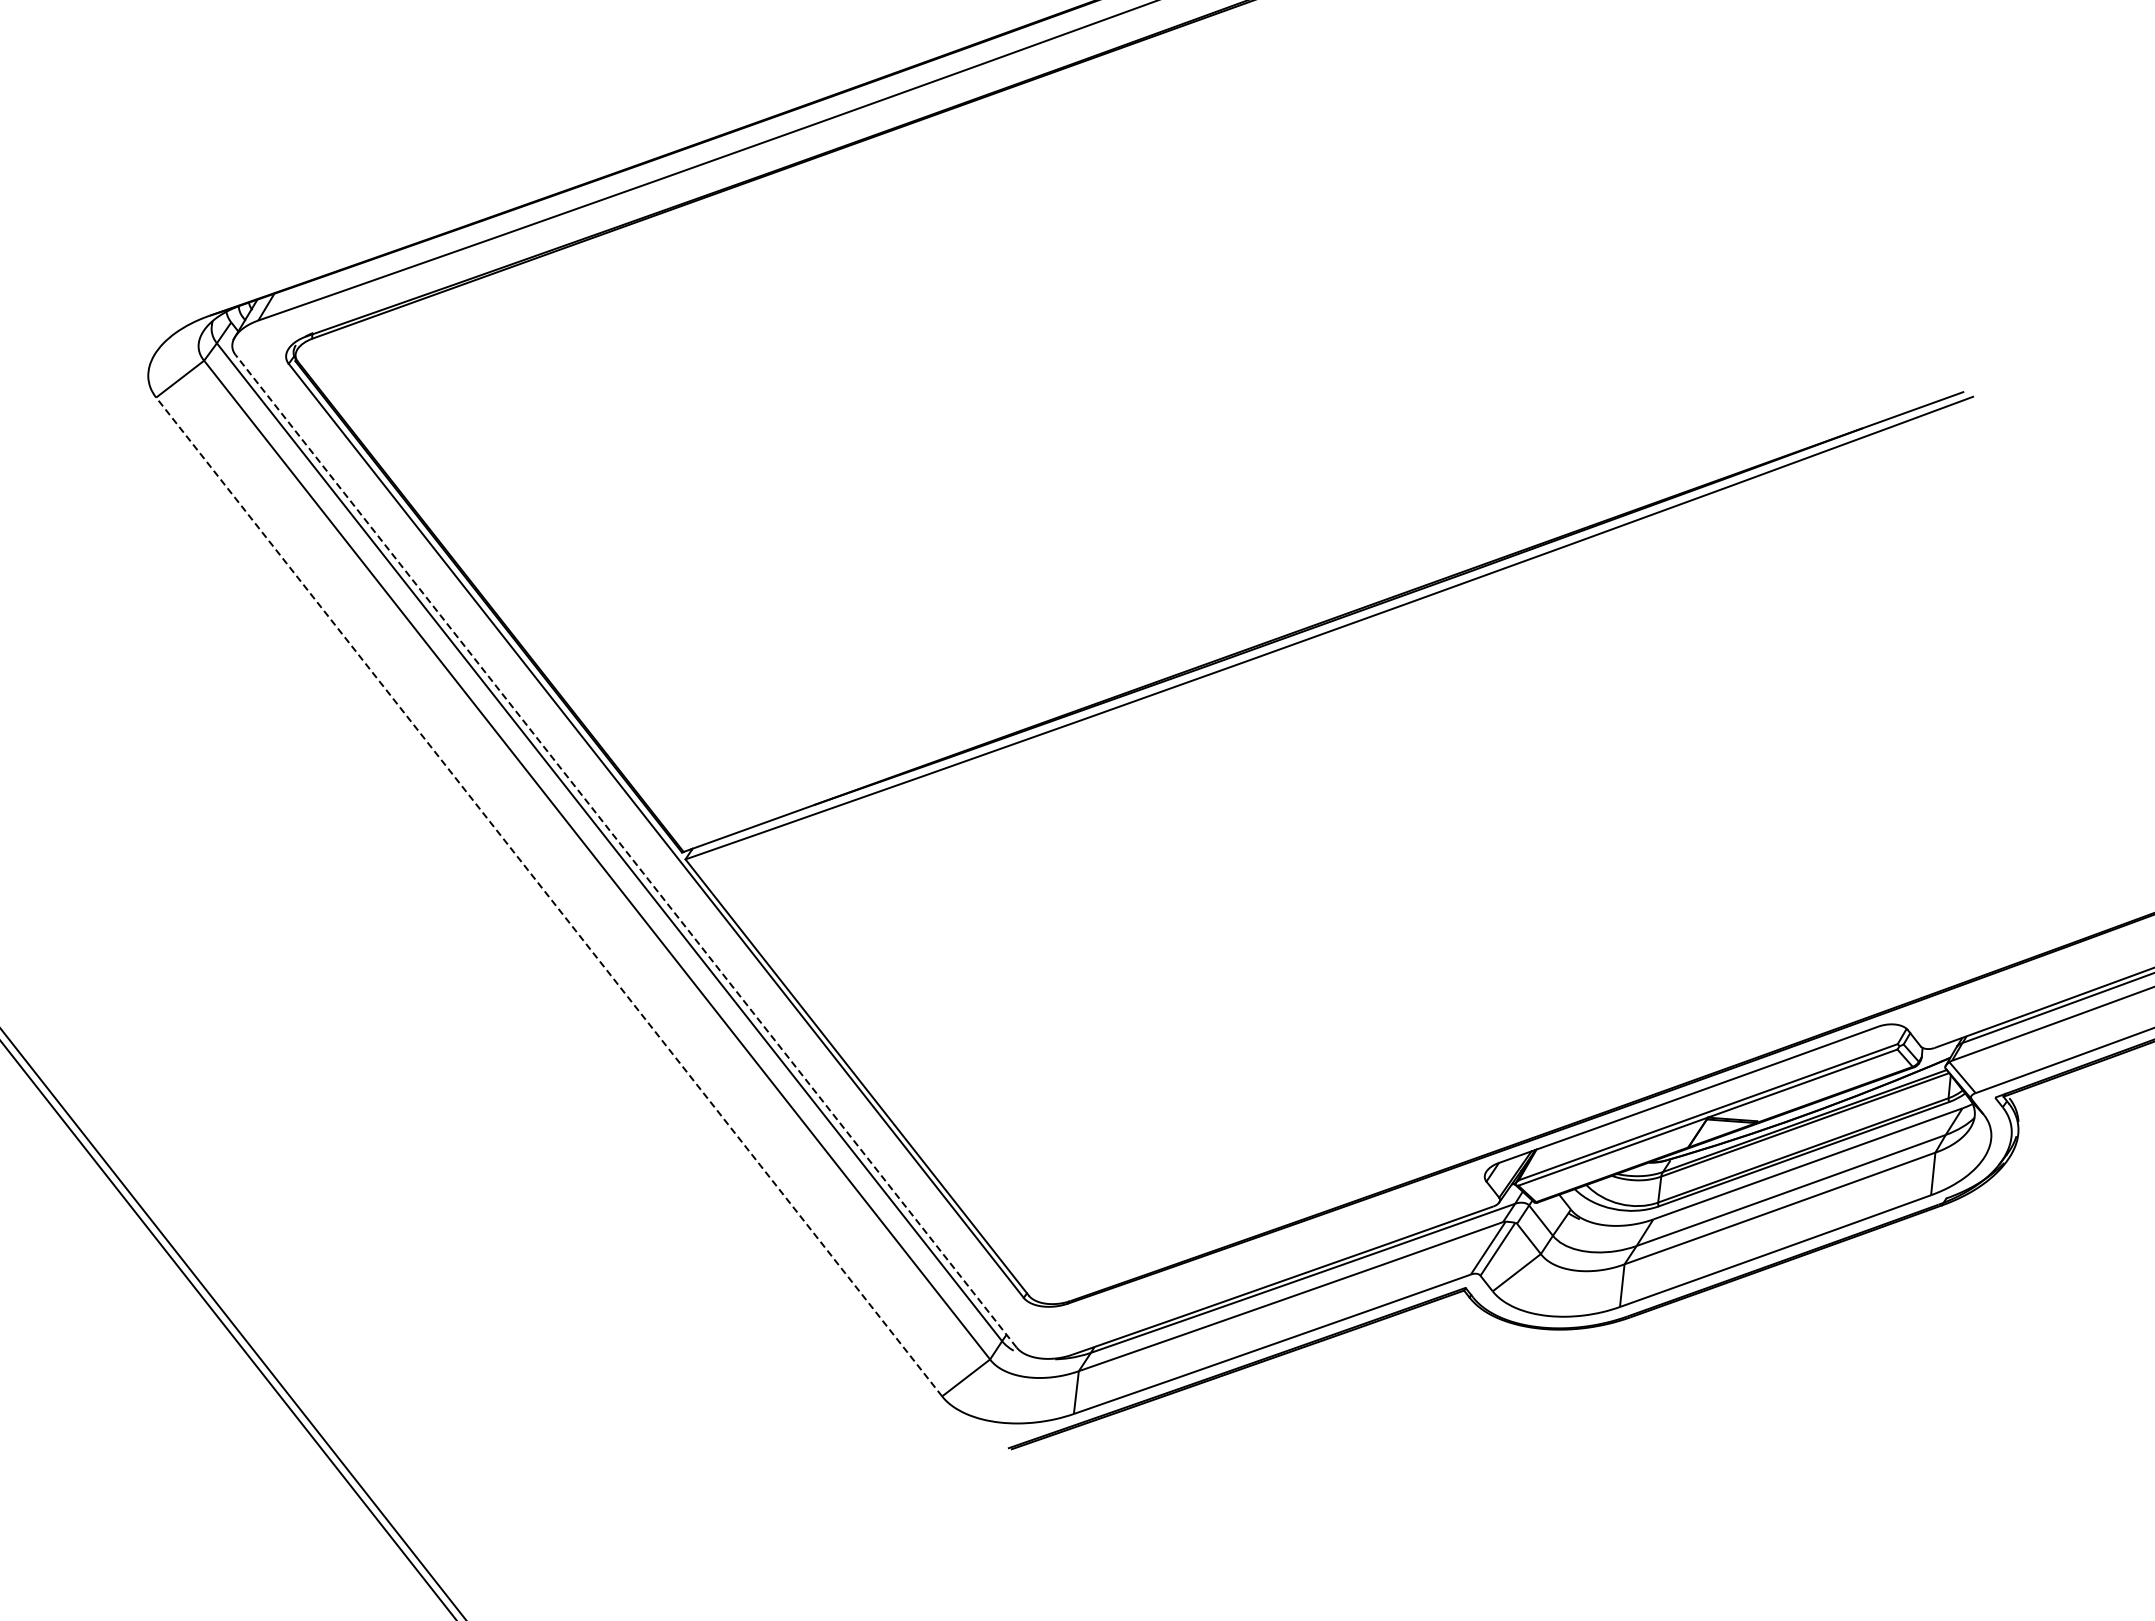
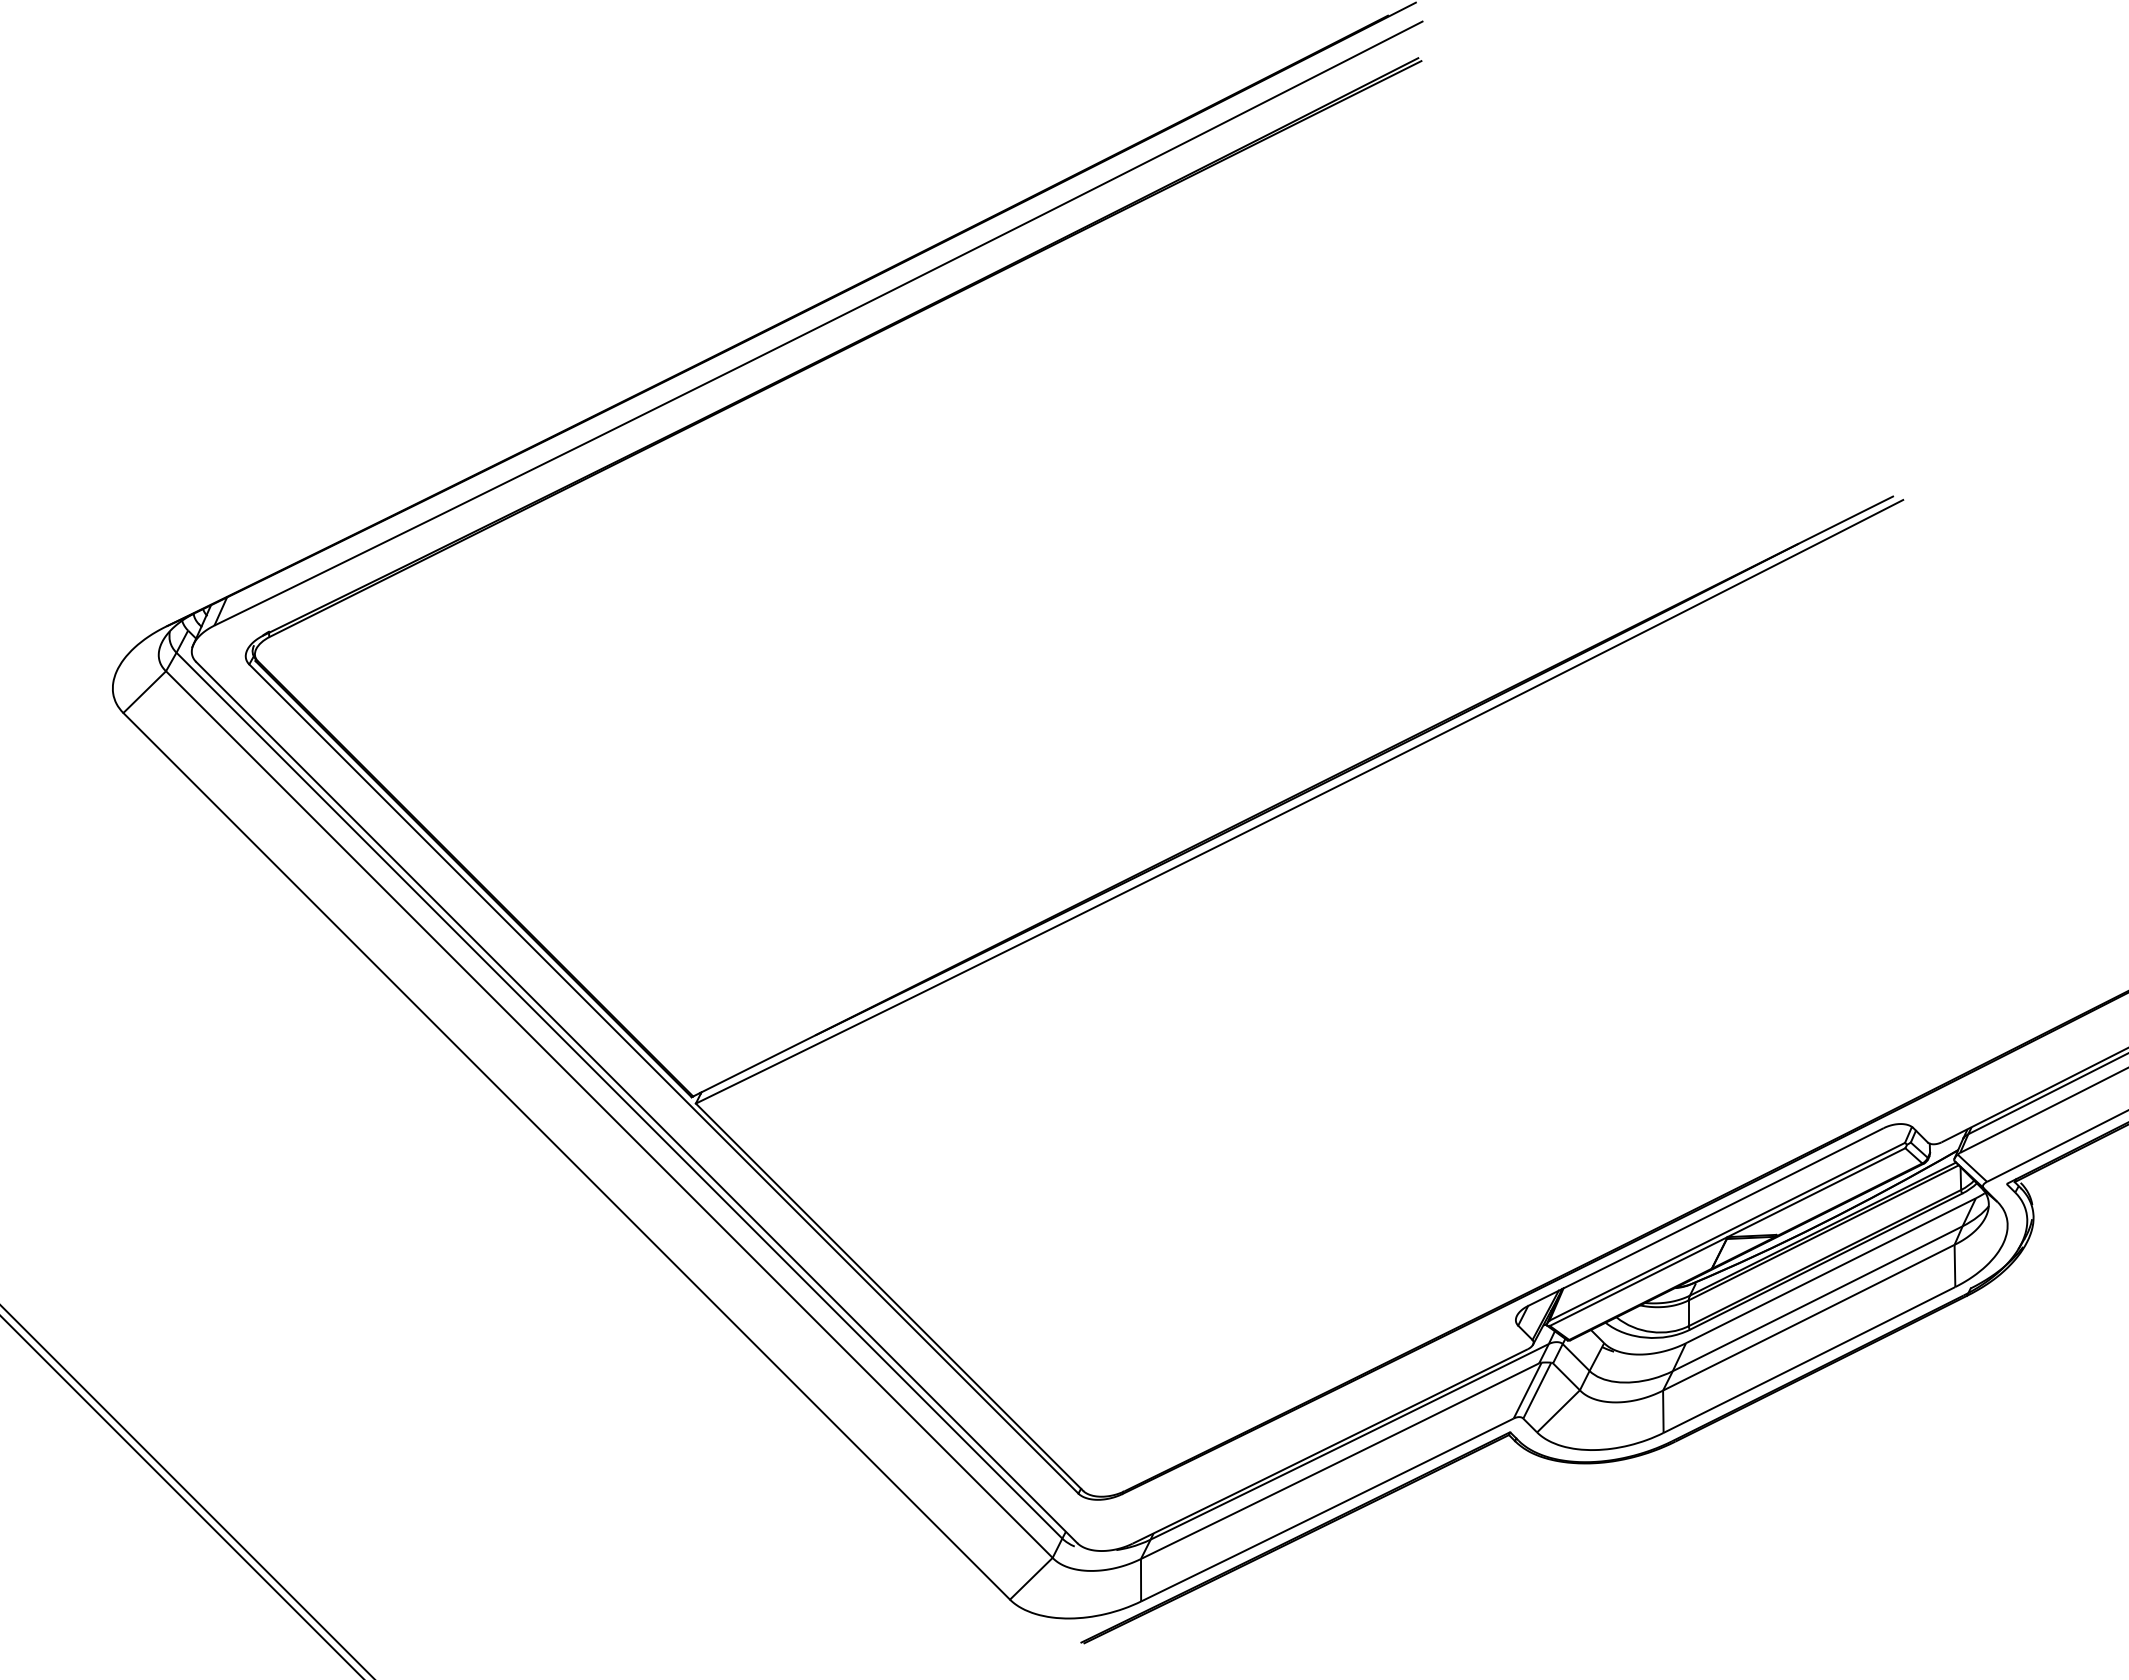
line: (625, 851) -> (636, 1102), dashed -> solid
line: (548, 897) -> (566, 1156), dashed -> solid

